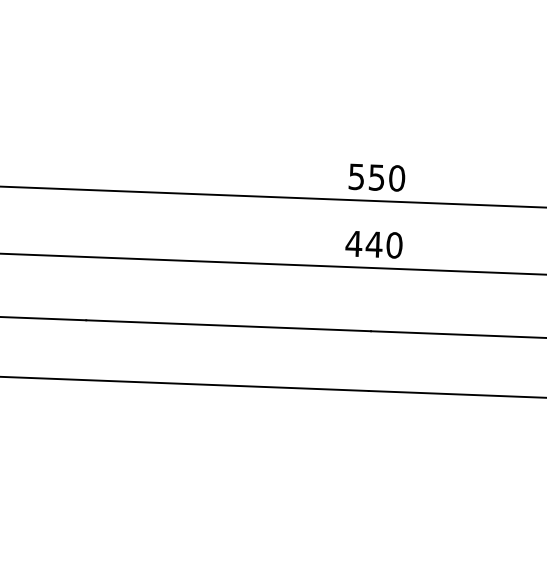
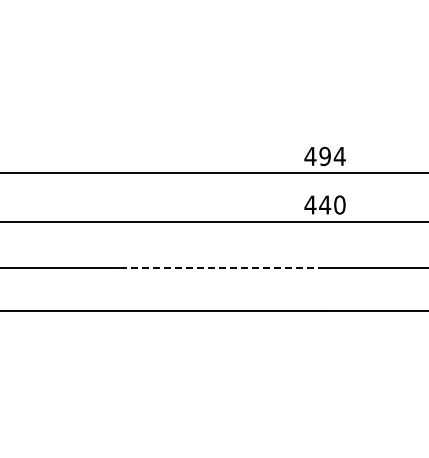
text: (375, 177) -> (324, 156), 550 -> 494
line: (228, 325) -> (221, 267), solid -> dashed

